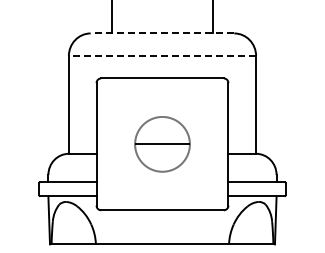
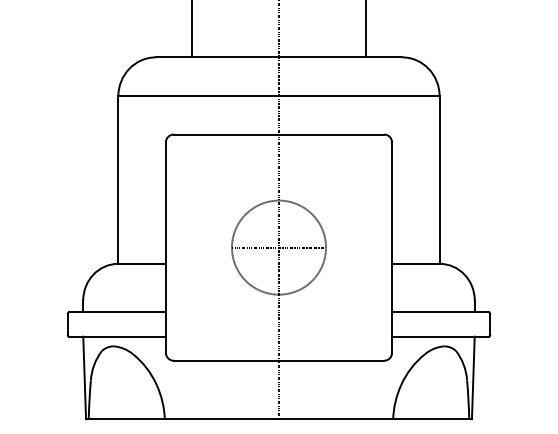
line: (162, 33) -> (279, 57), dashed -> solid
line: (162, 56) -> (279, 96), dashed -> solid

